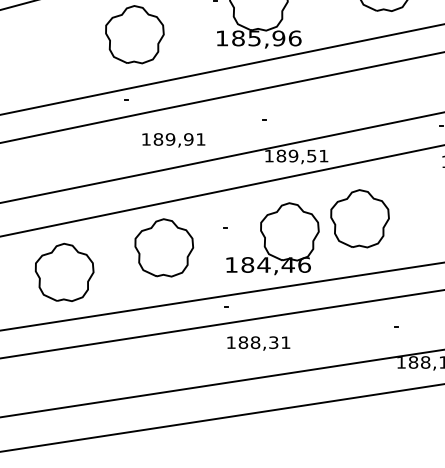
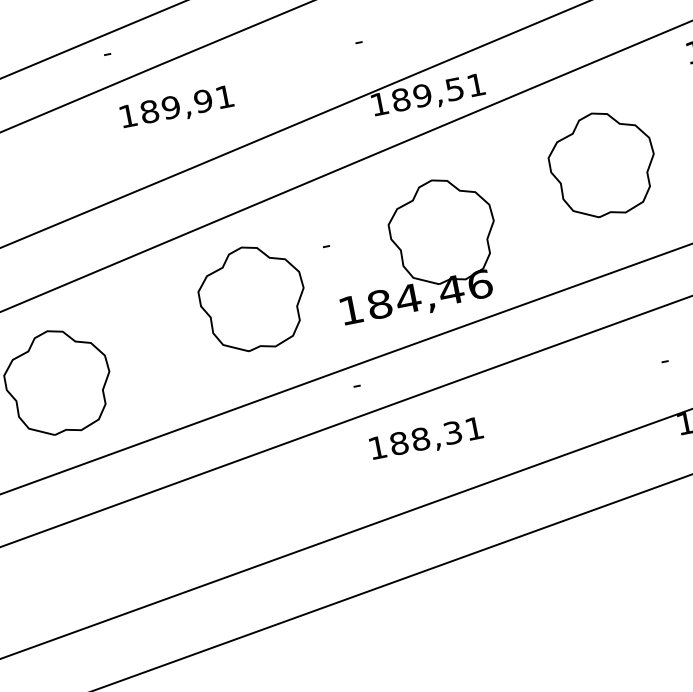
text: (173, 140) -> (176, 108), moved
part: (359, 218) -> (601, 163), moved
part: (164, 247) -> (252, 297), moved

